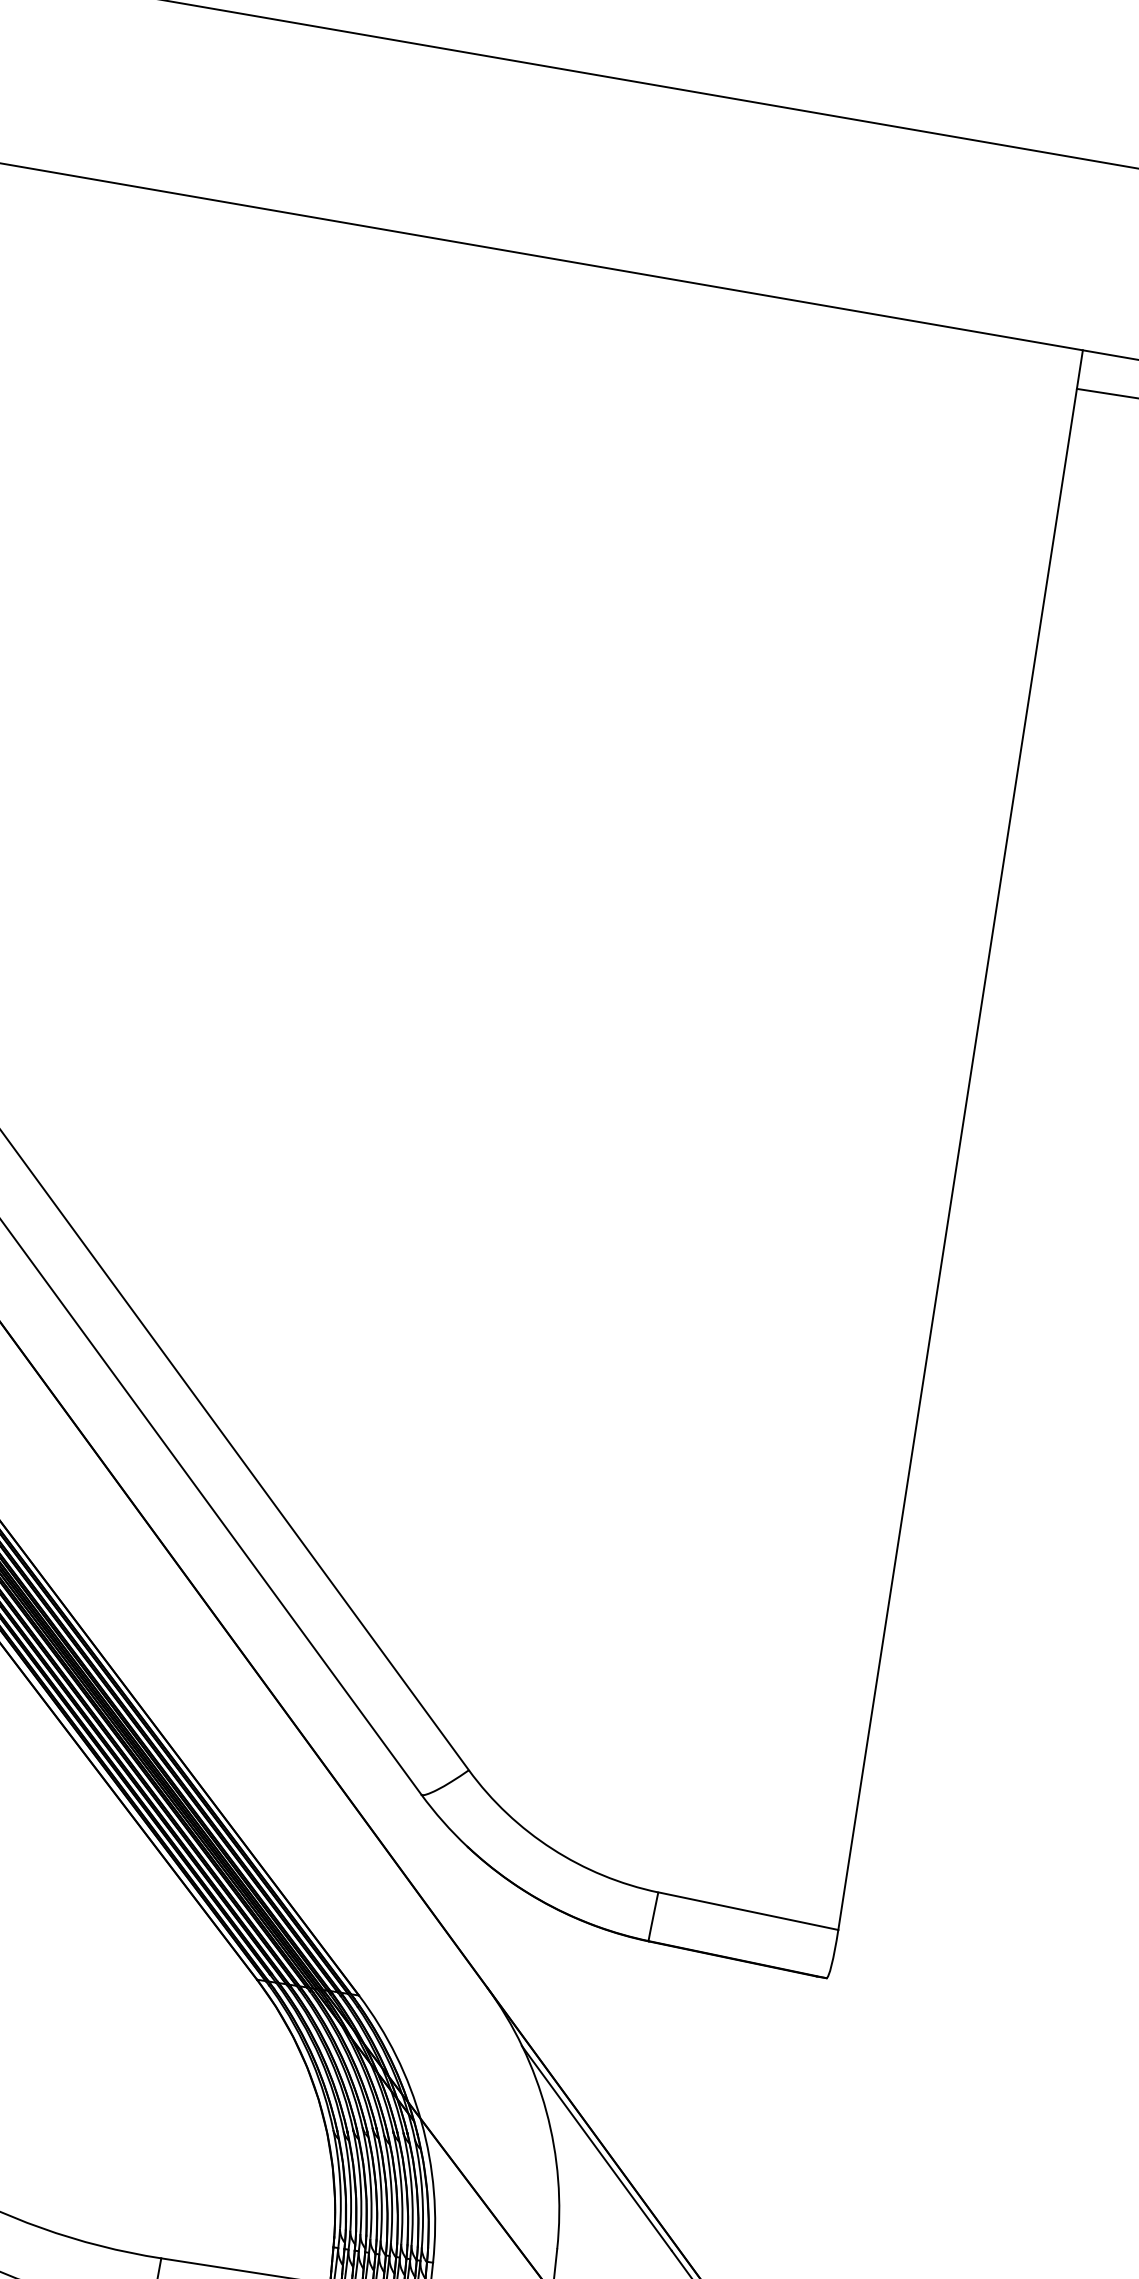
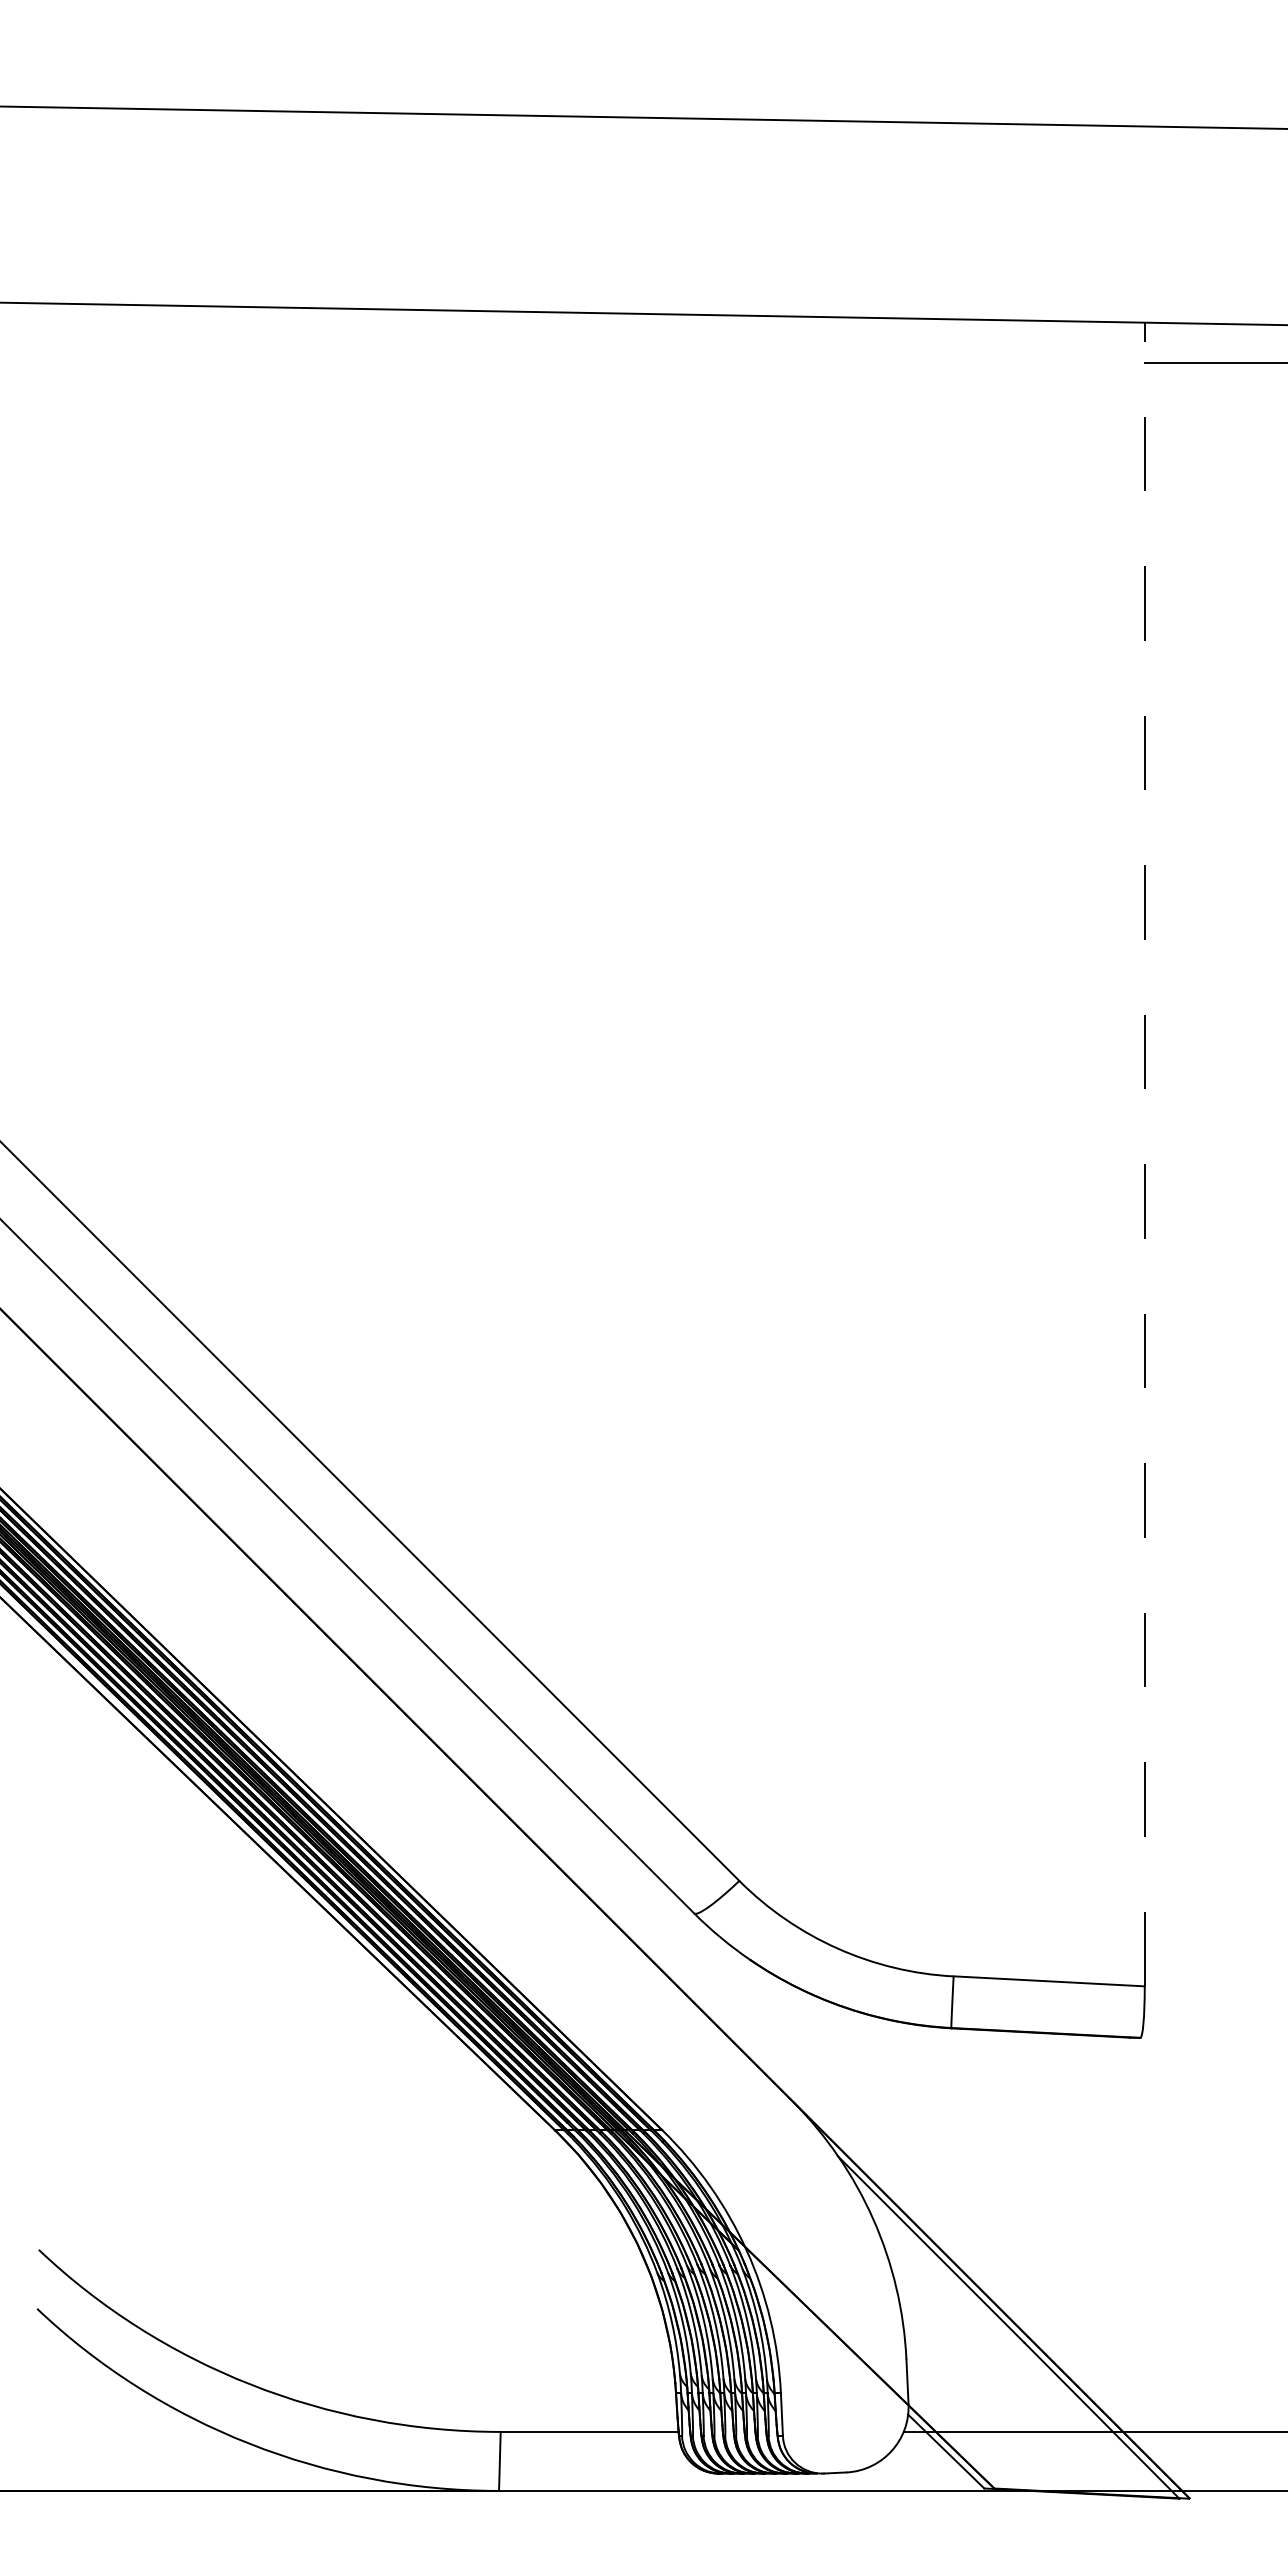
line: (960, 1140) -> (1144, 1154), solid -> dashed

